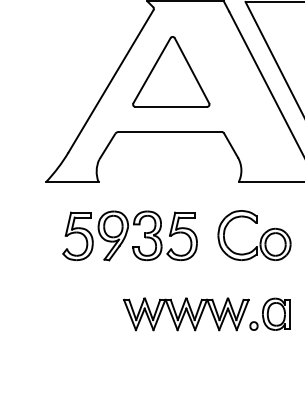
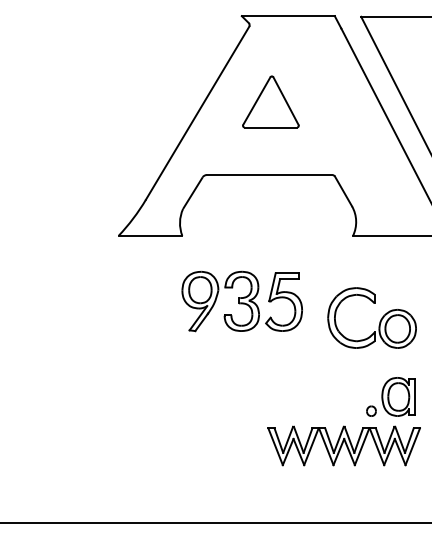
part: (171, 71) -> (270, 101), size x0.6
part: (78, 235) -> (157, 301), removed
part: (260, 238) -> (379, 321), moved
part: (185, 313) -> (343, 445), moved

